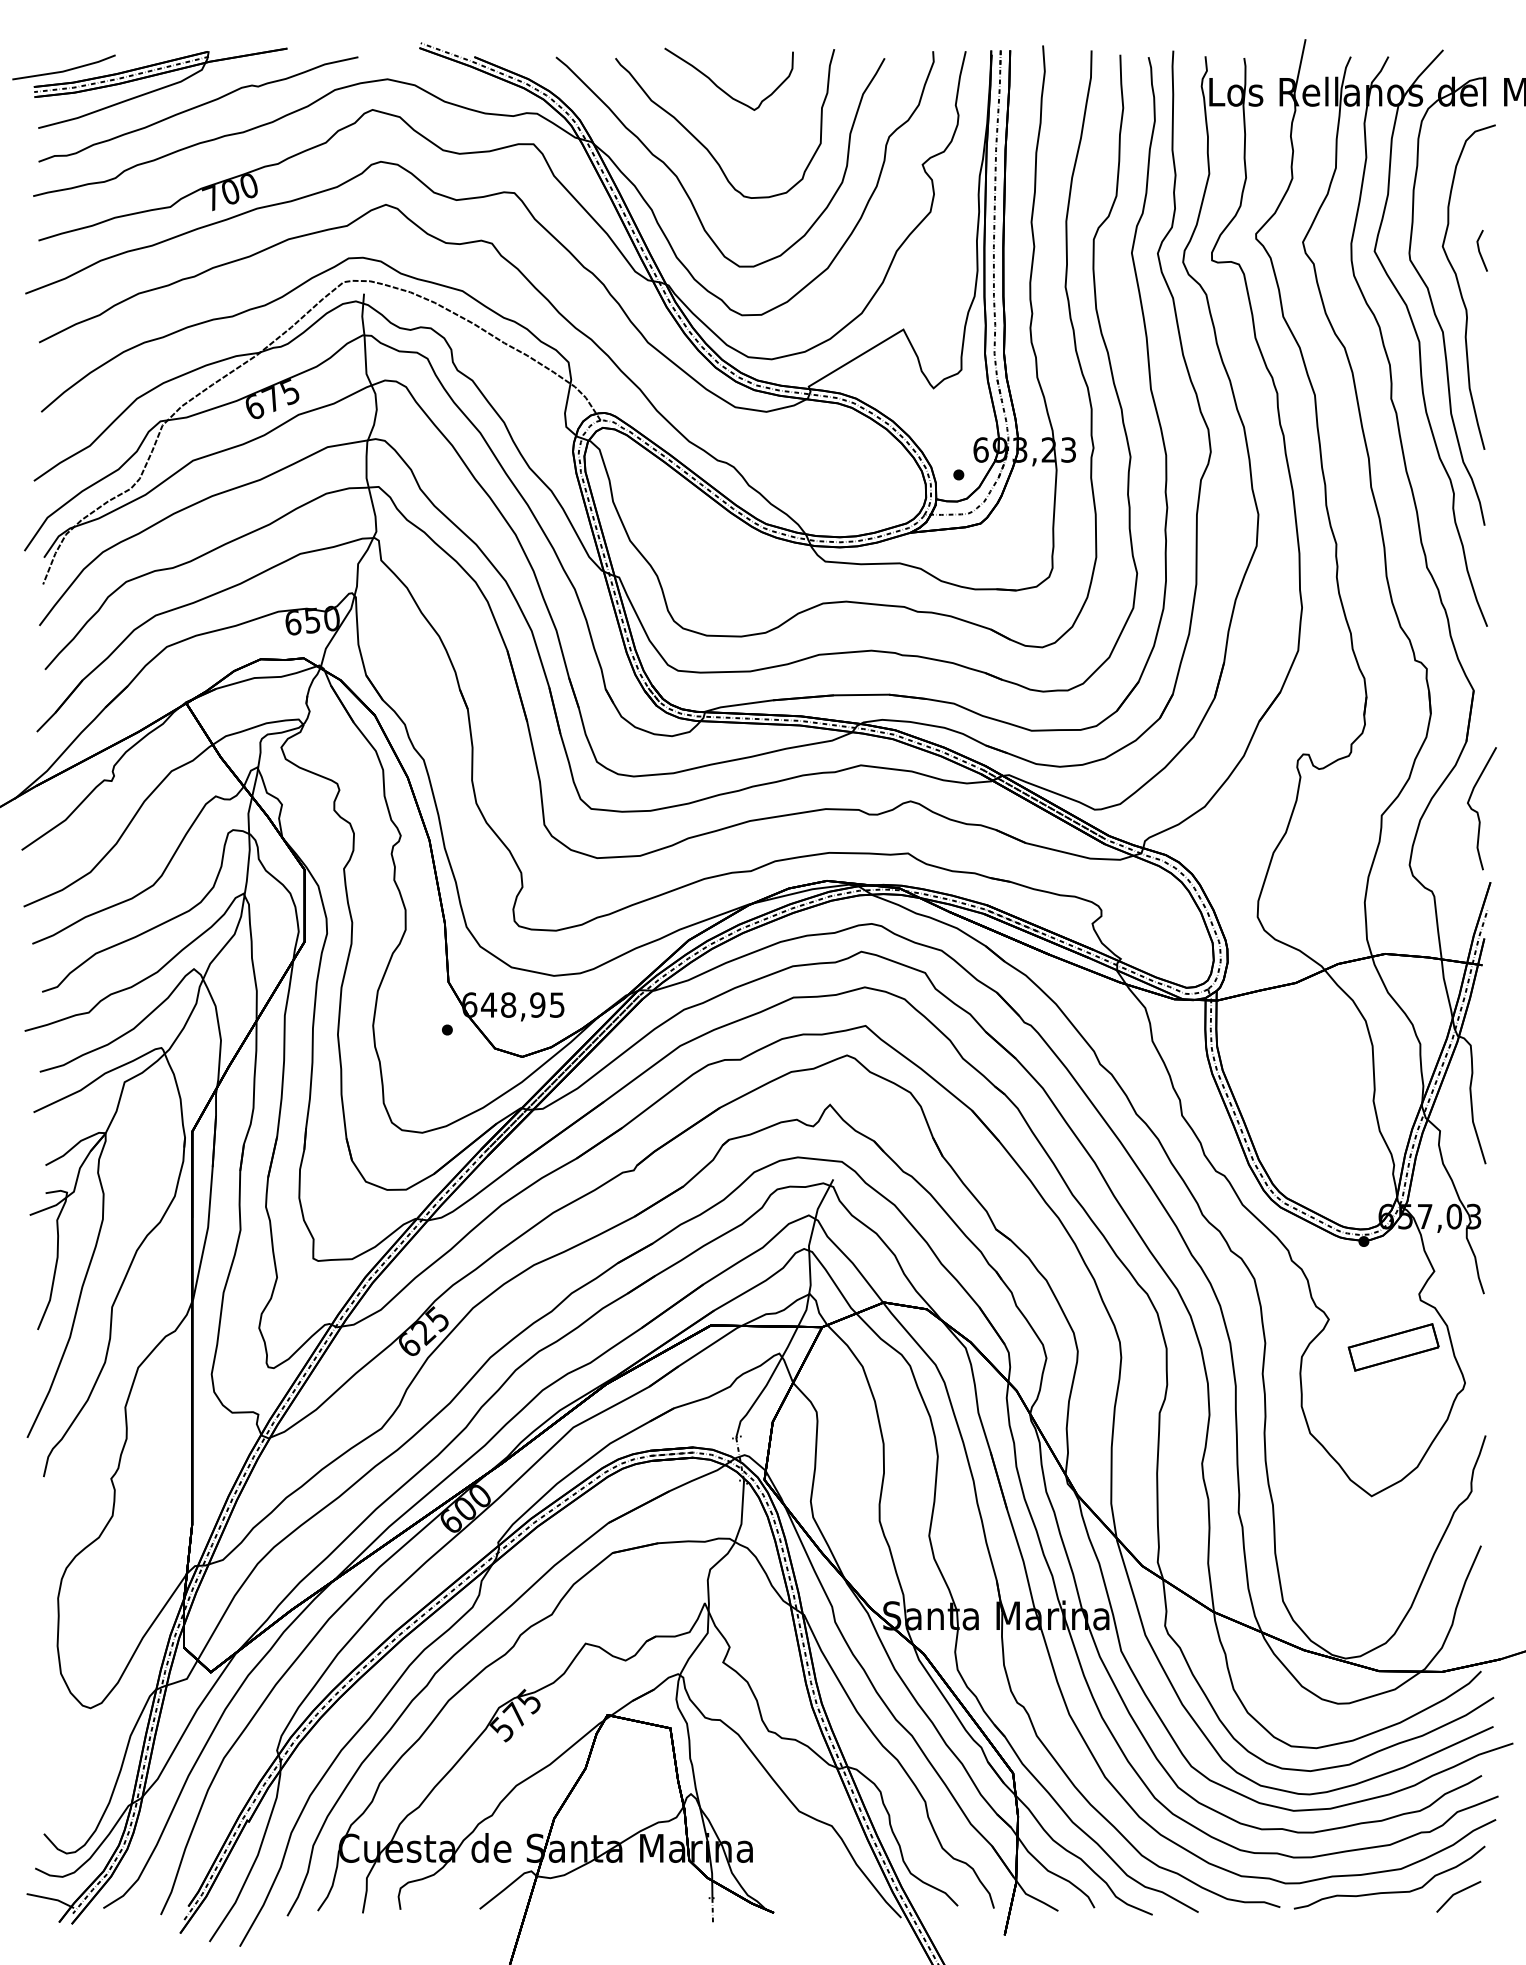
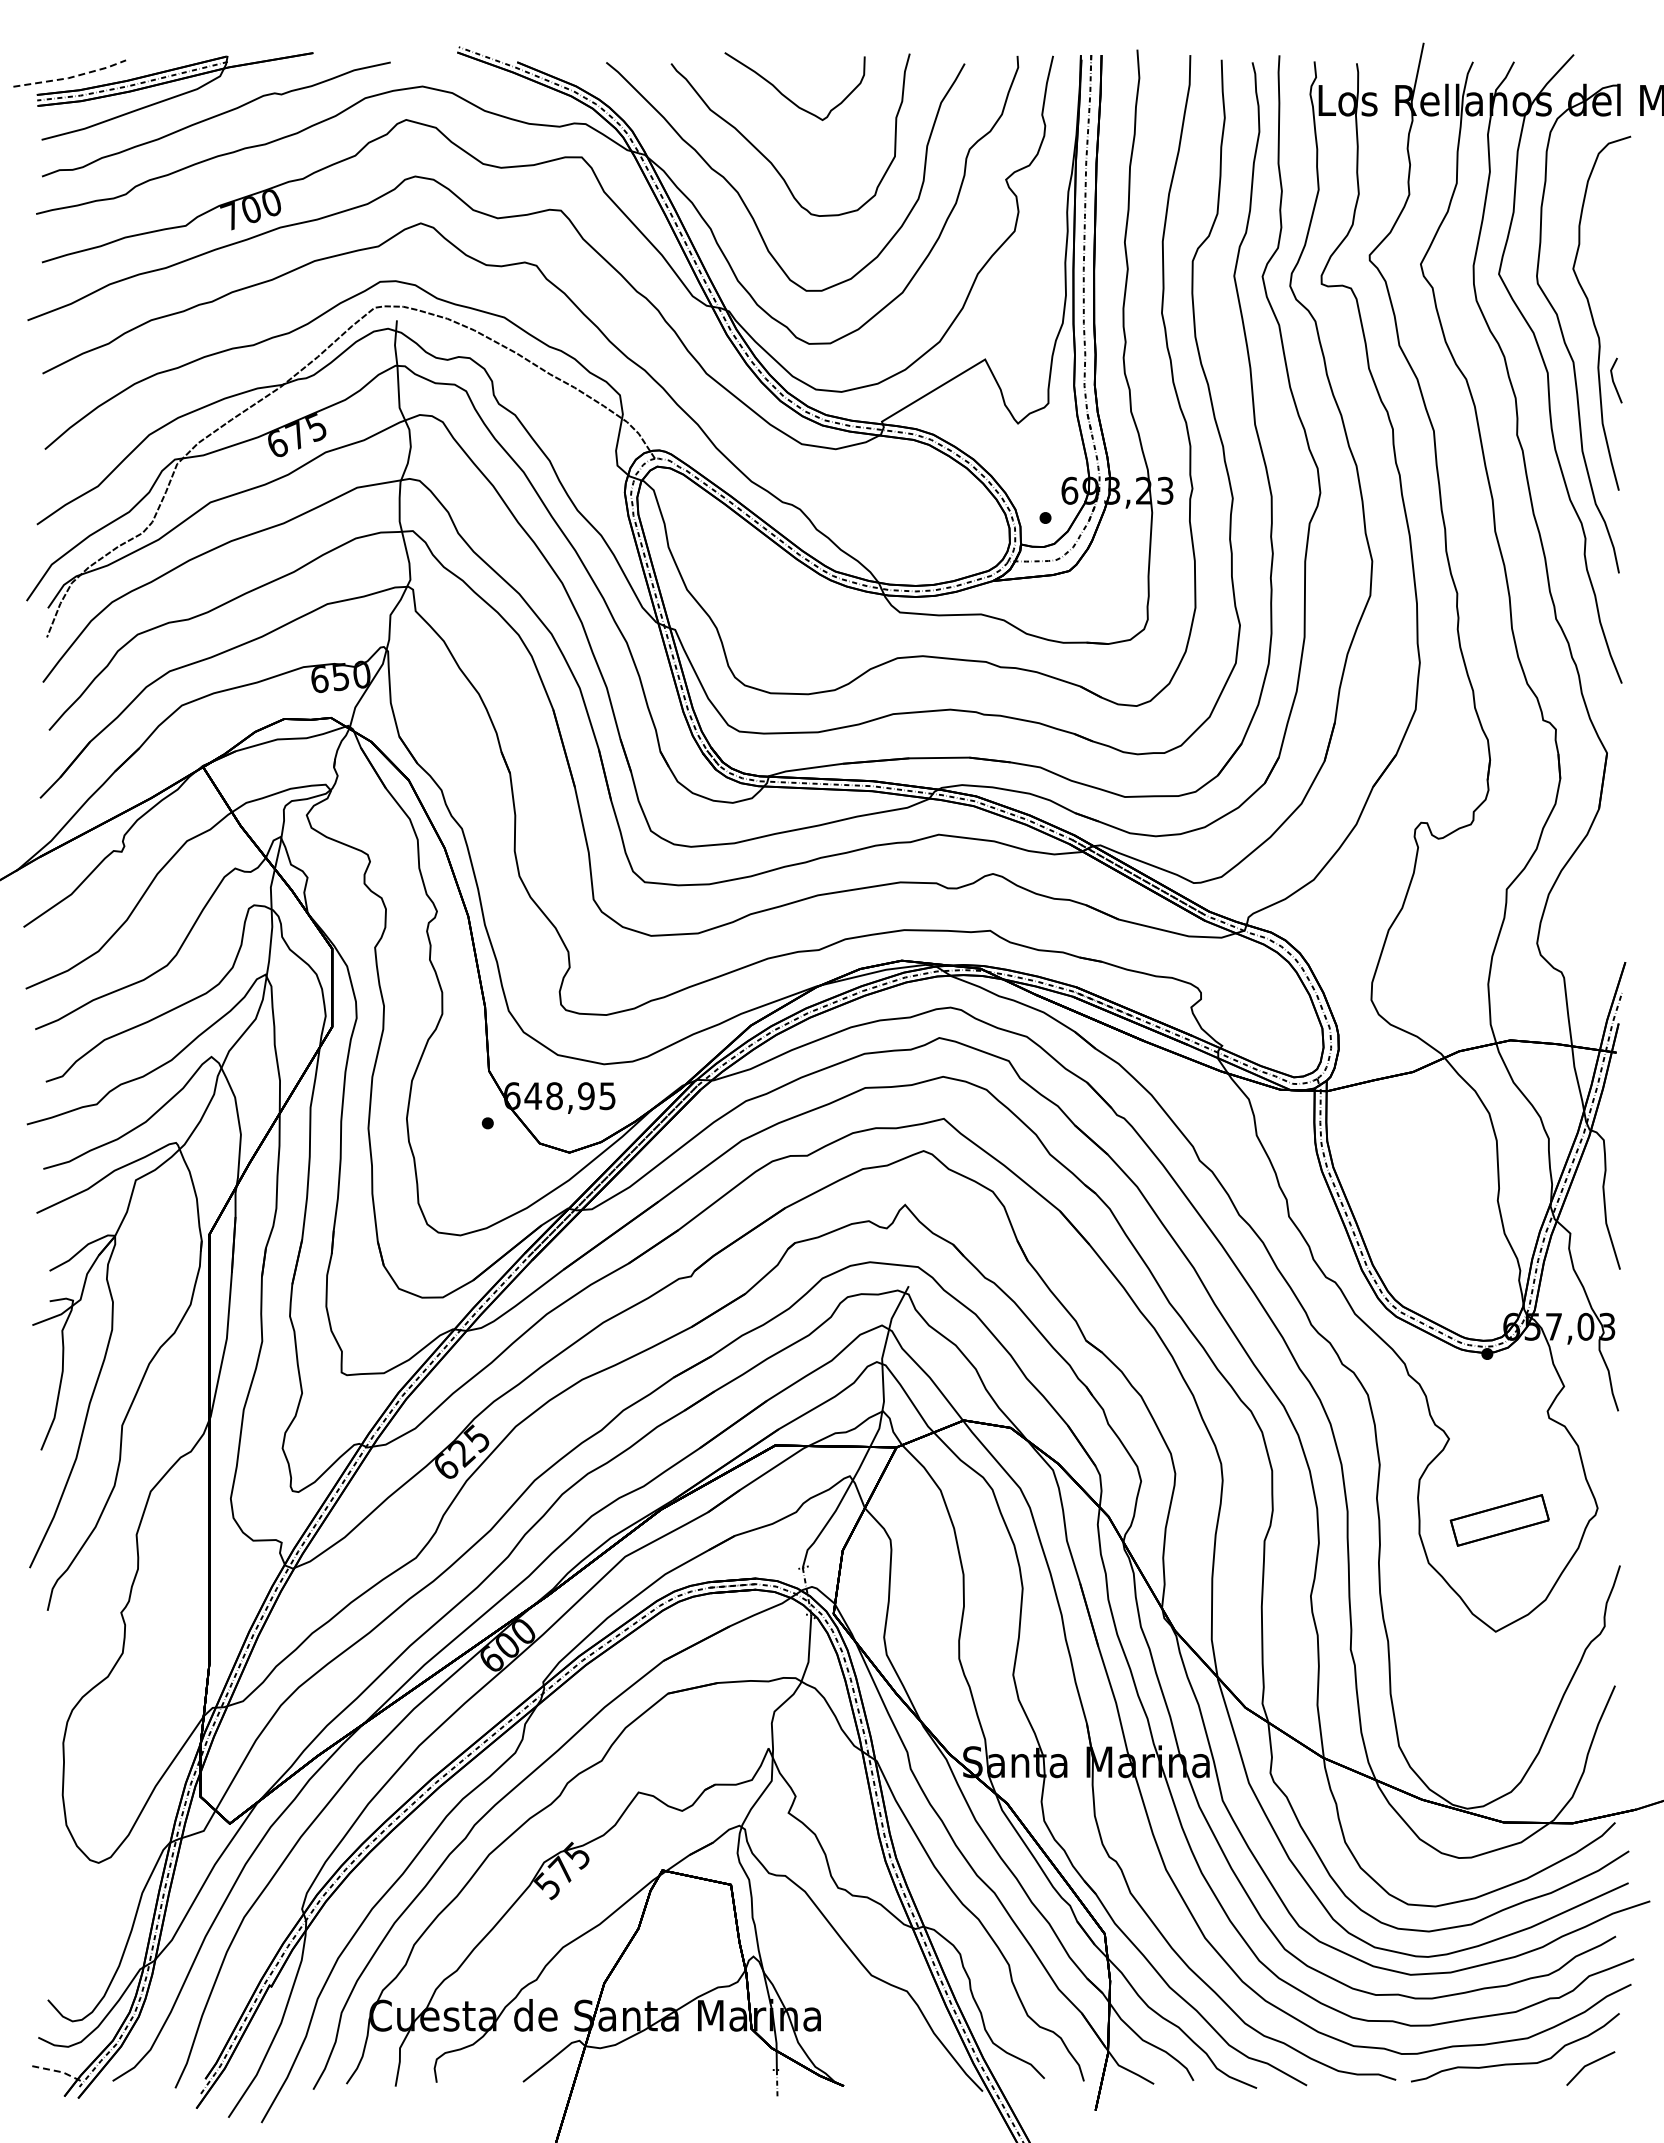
line: (65, 71) -> (71, 77), solid -> dashed
line: (1480, 251) -> (1614, 381), moved
curve: (1477, 811) -> (1611, 885), removed
part: (1393, 1347) -> (1499, 1520), moved
line: (51, 1899) -> (56, 2071), solid -> dashed

